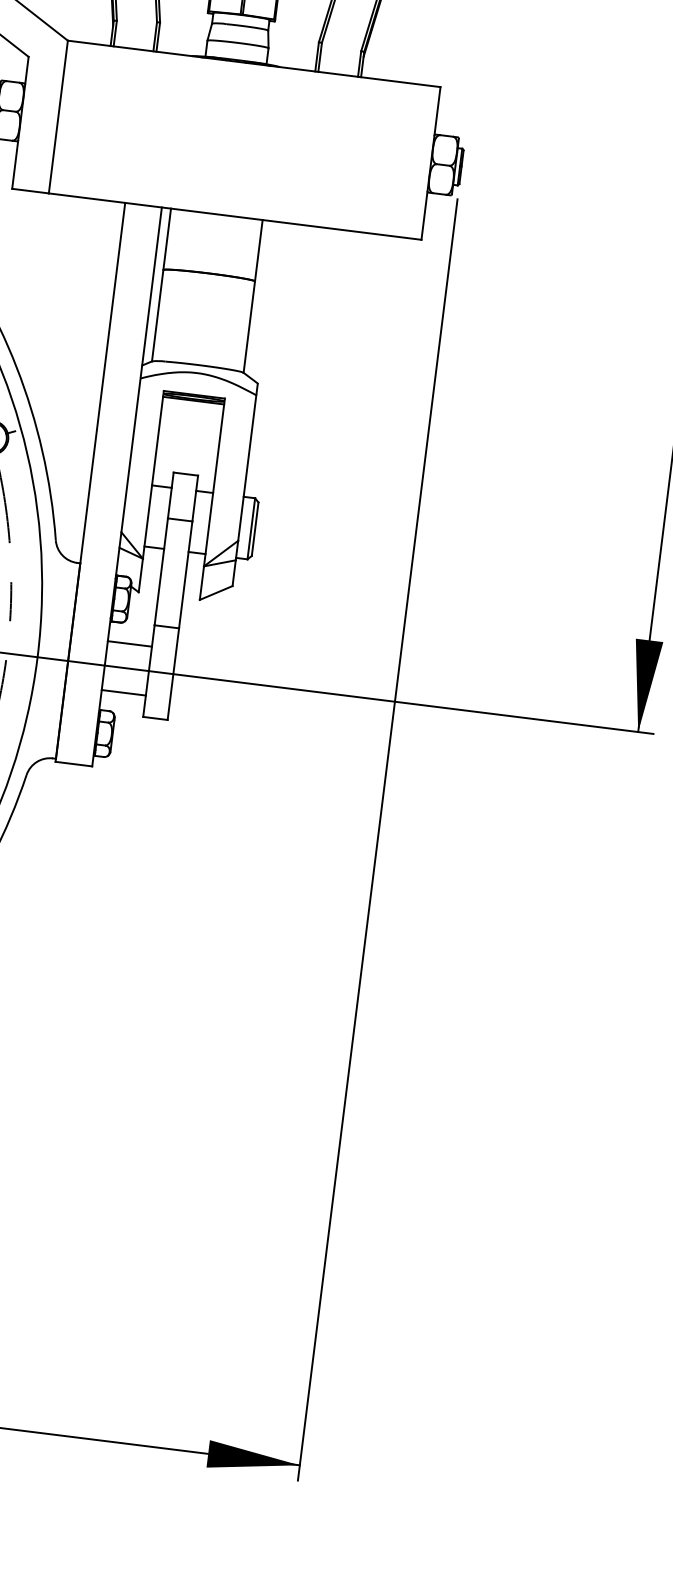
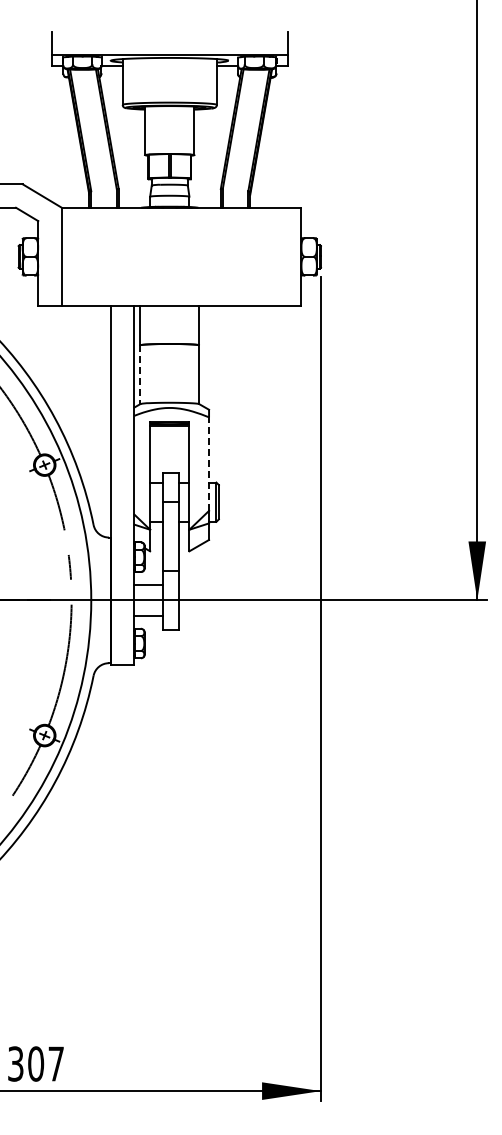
line: (157, 316) -> (140, 375), solid -> dashed
line: (247, 468) -> (209, 464), solid -> dashed

